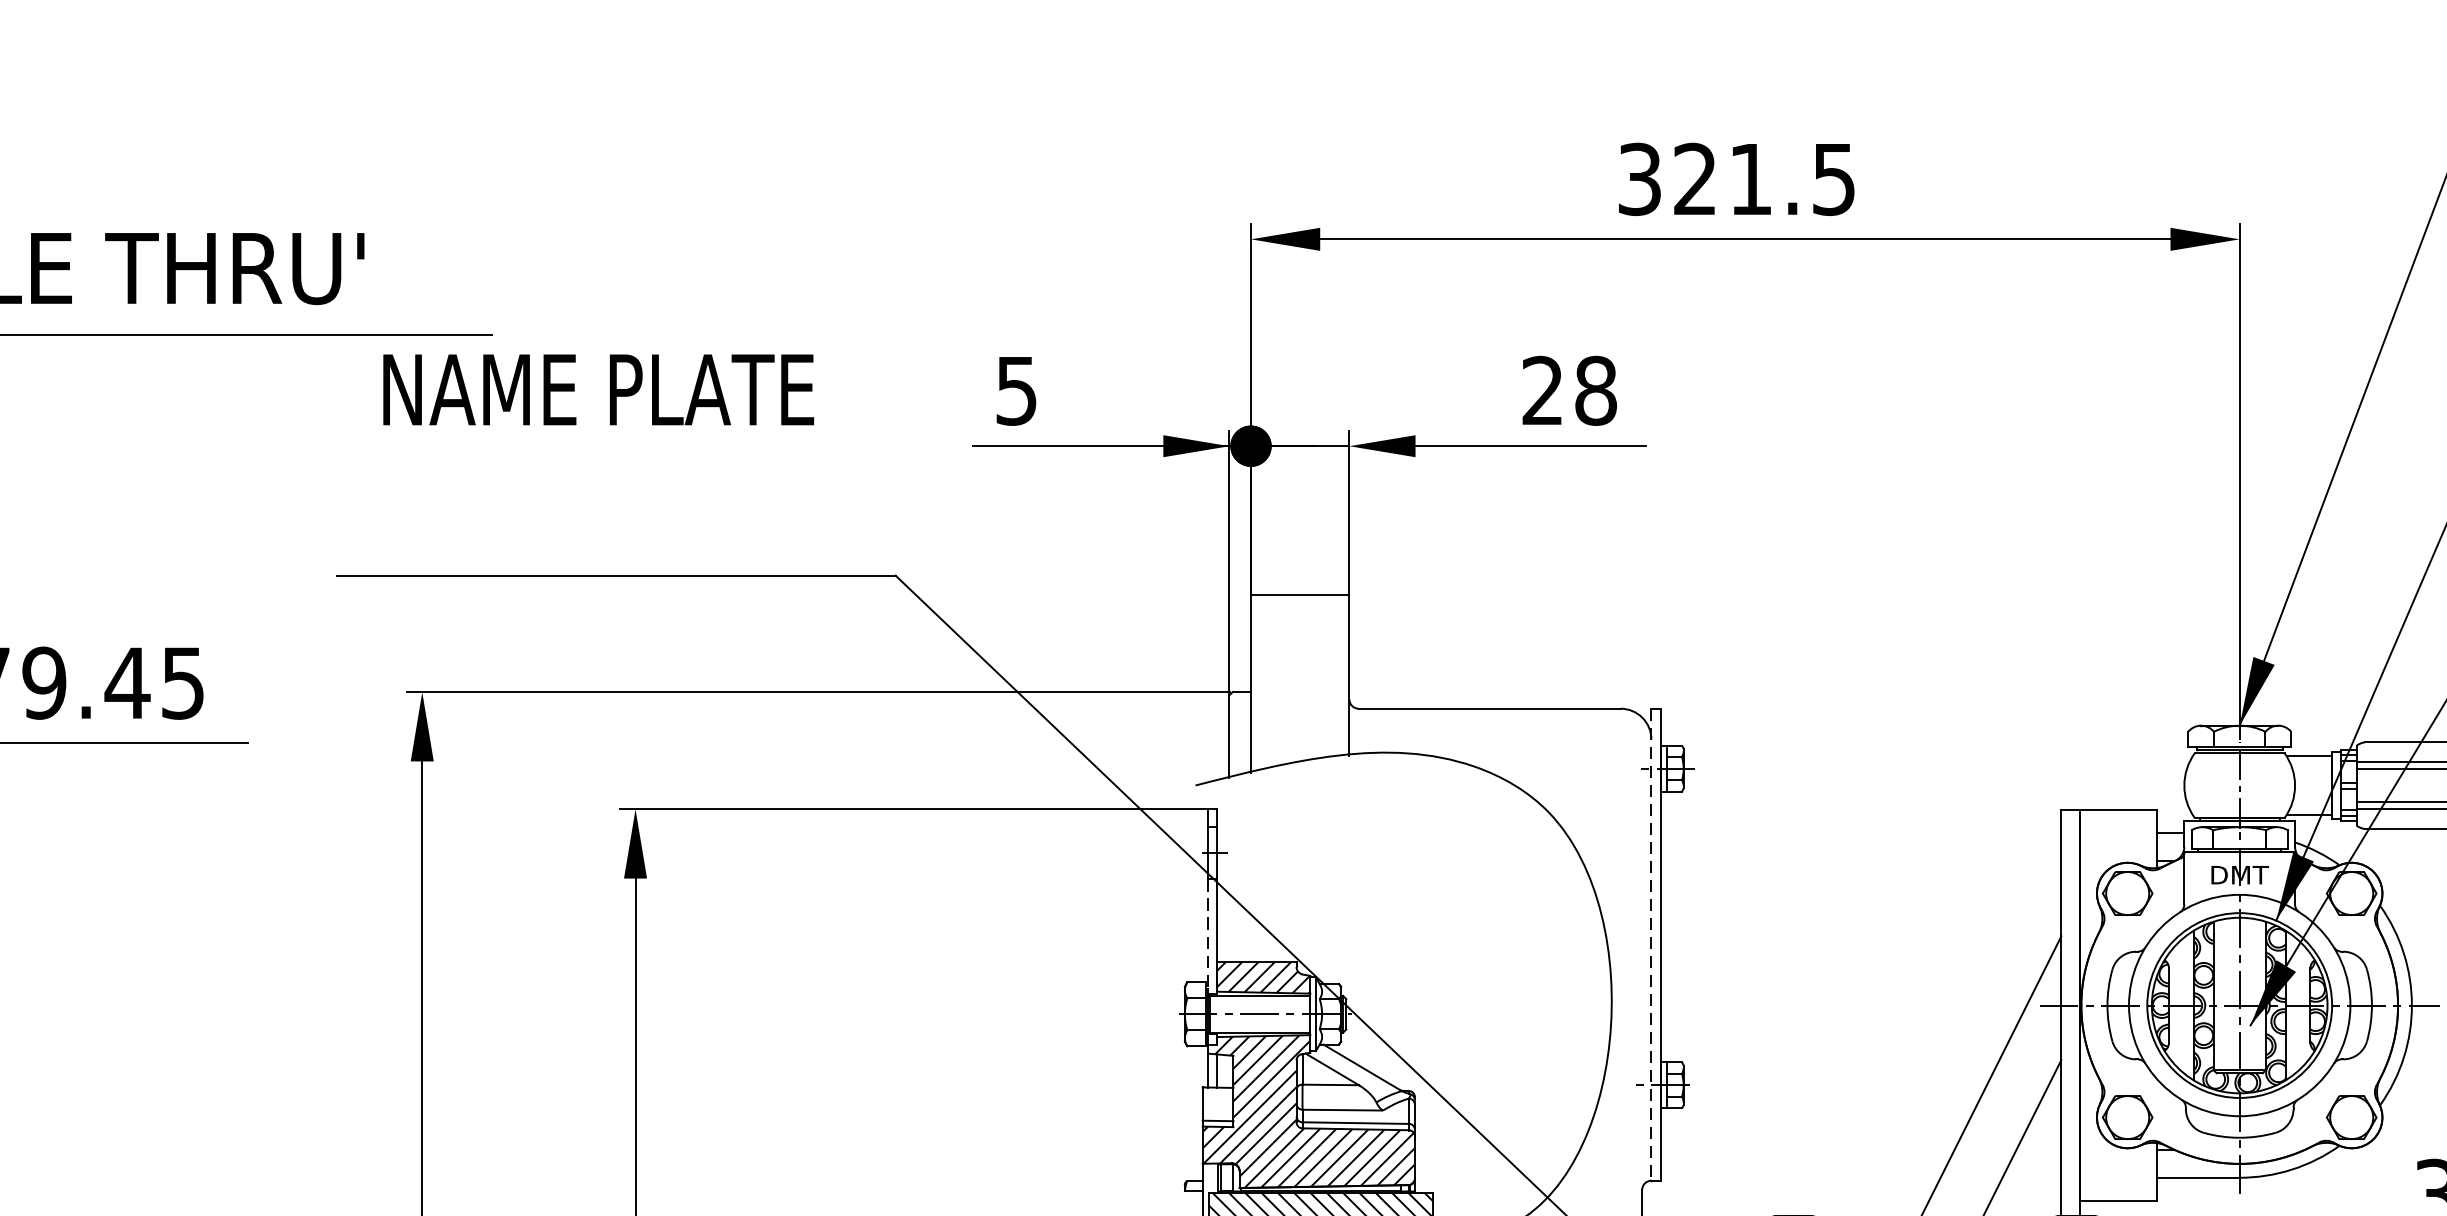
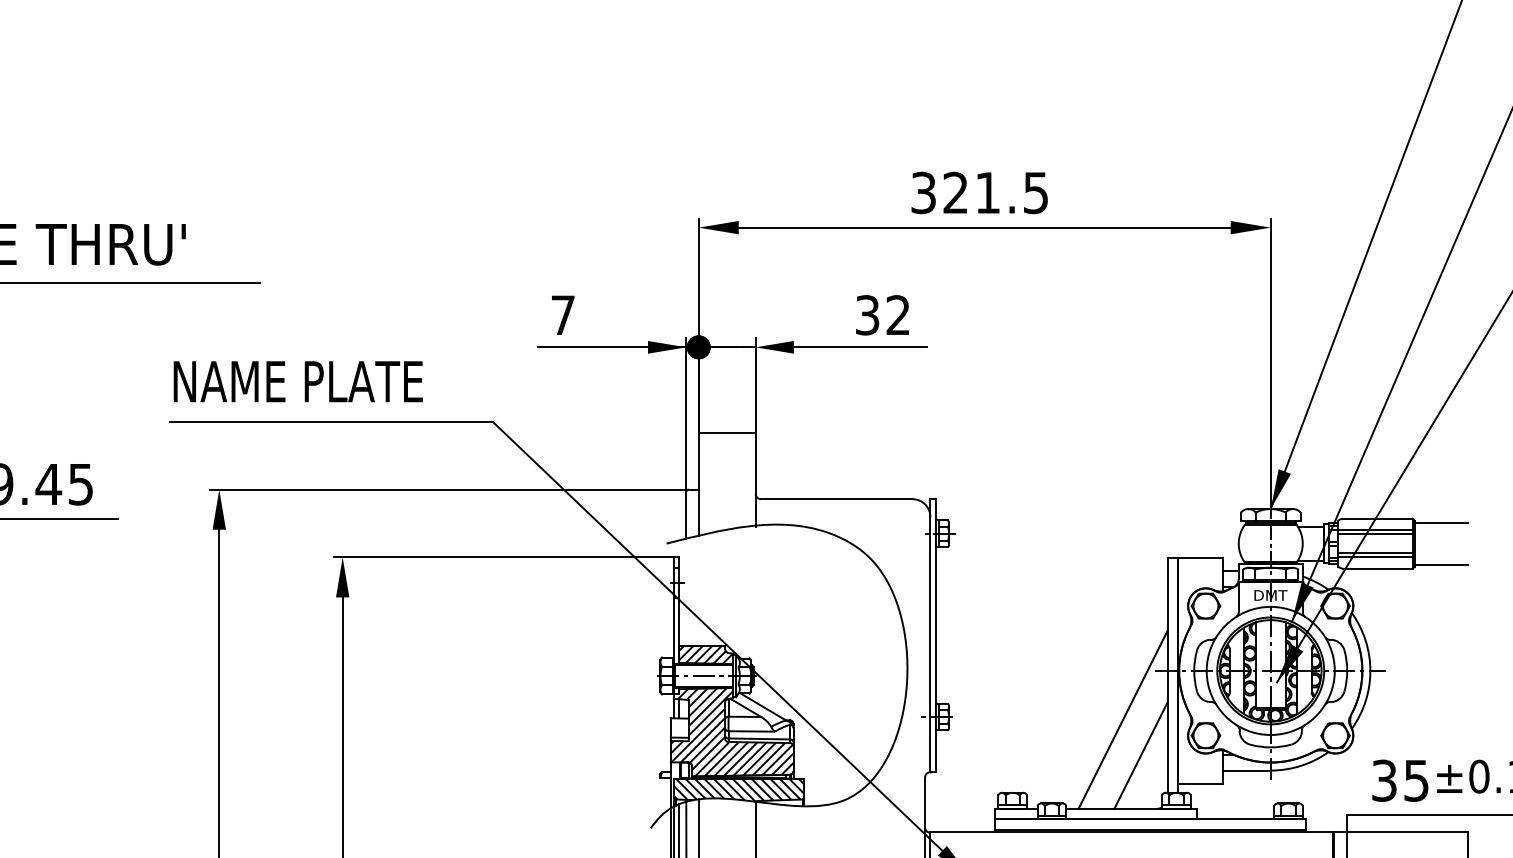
text: (597, 389) -> (297, 381), moved
text: (1015, 391) -> (562, 315), 5 -> 7
text: (1570, 391) -> (883, 315), 28 -> 32
line: (1207, 933) -> (673, 629), dashed -> solid
line: (1651, 944) -> (930, 635), dashed -> solid

